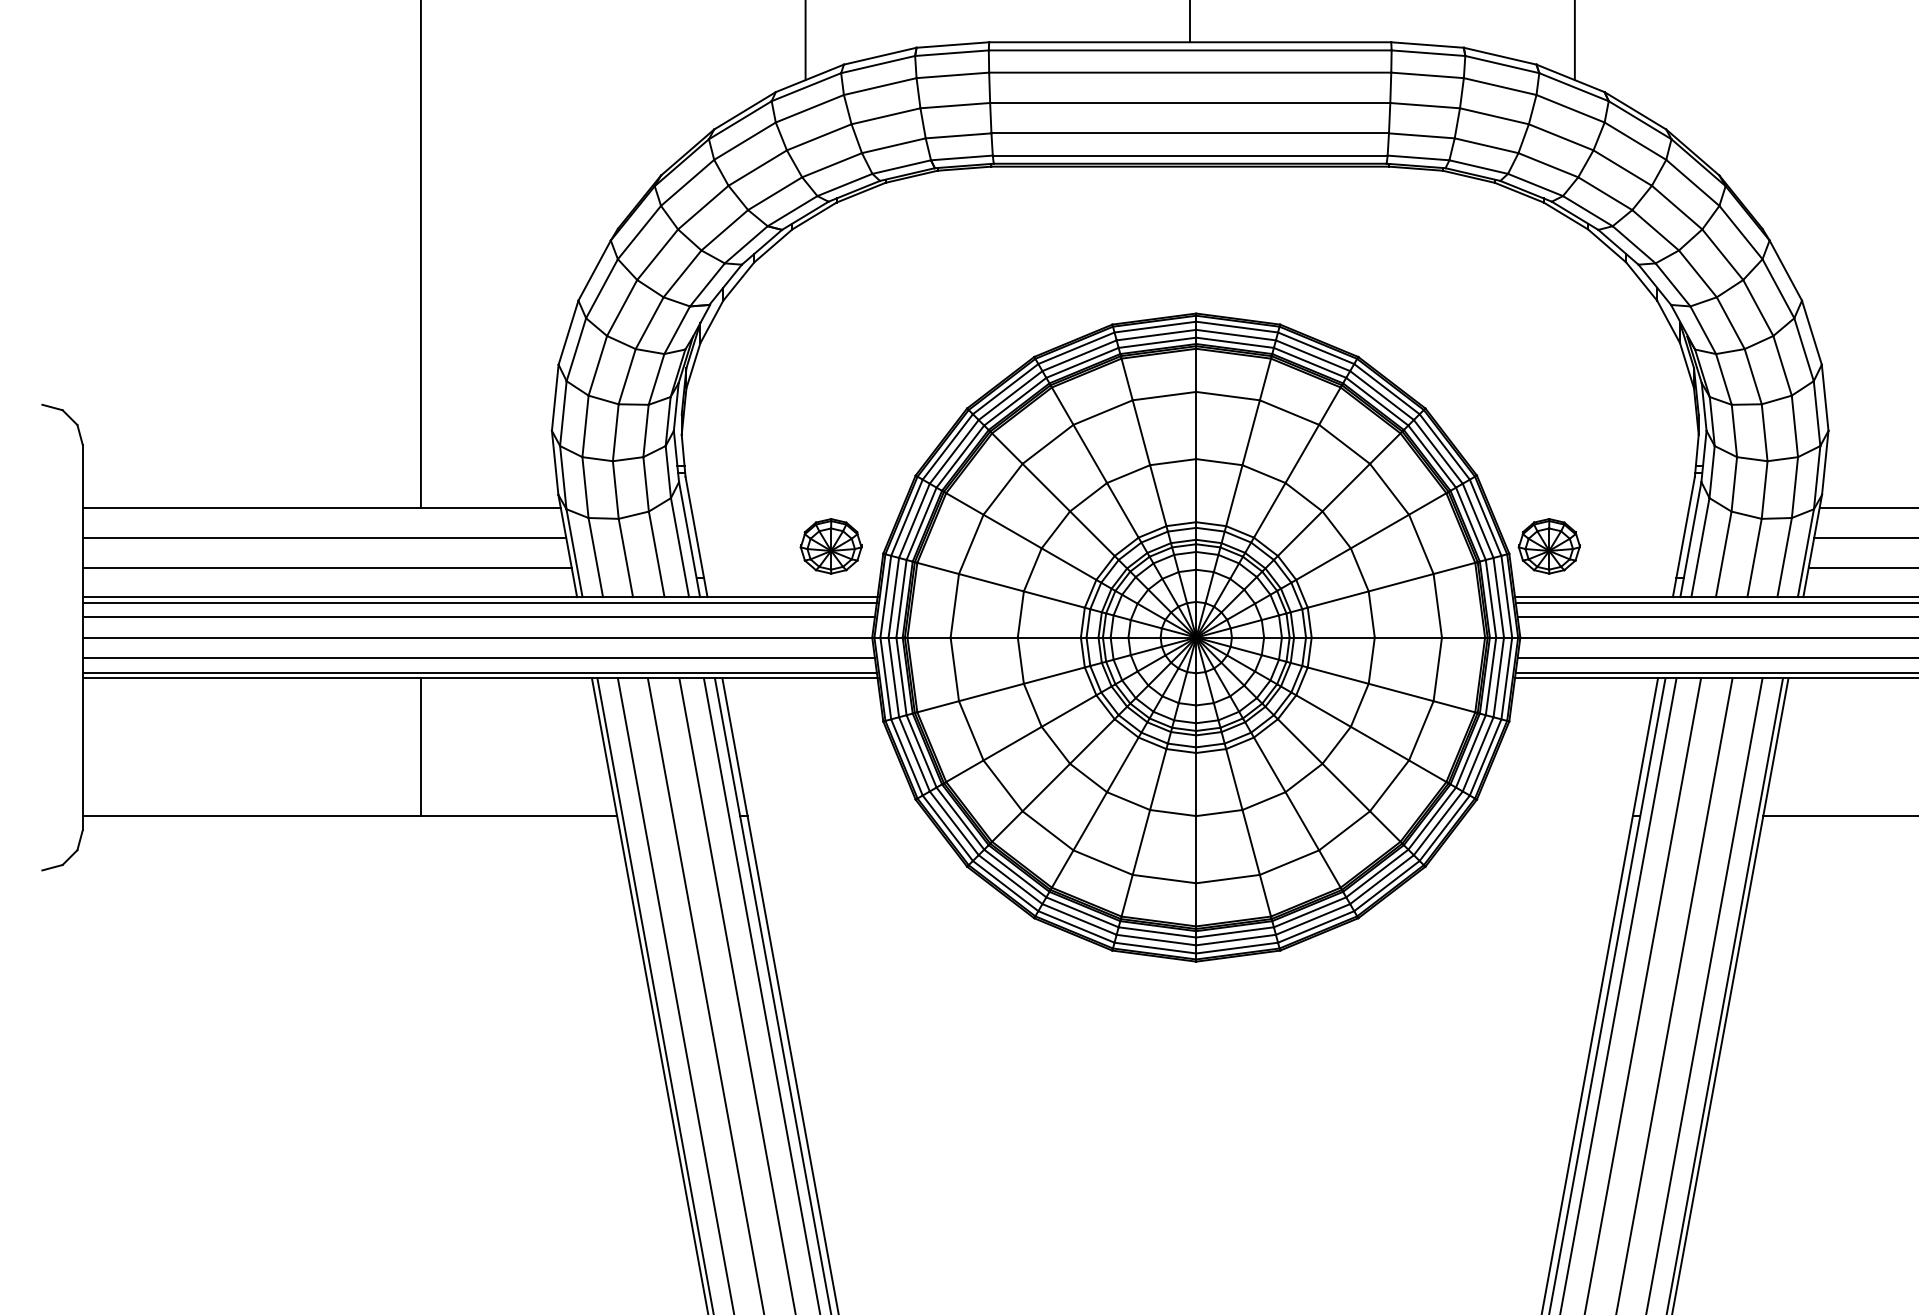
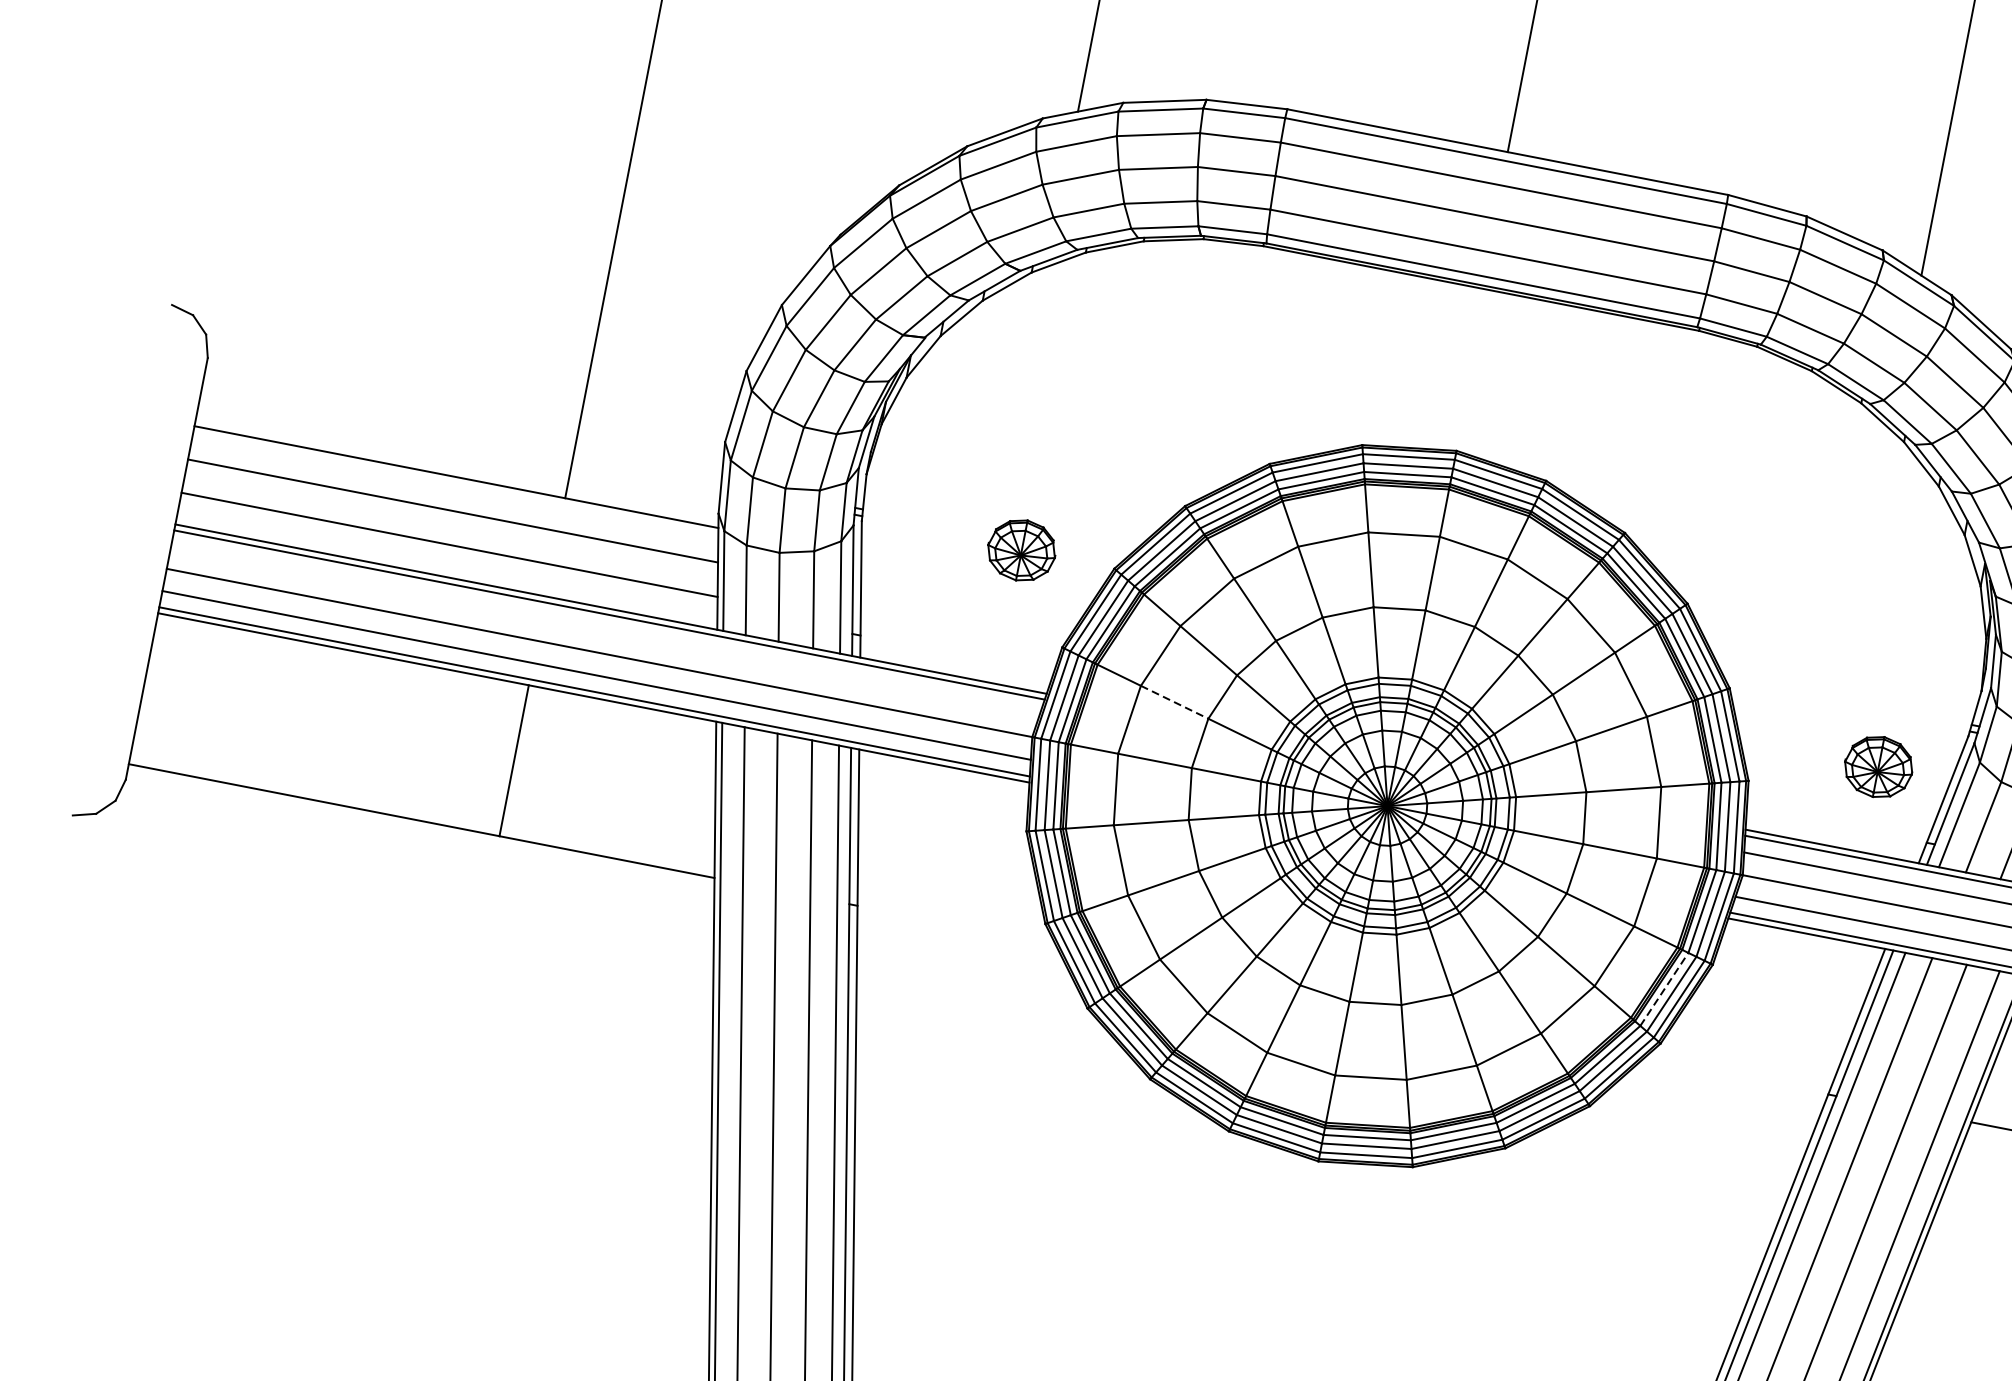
part: (830, 546) -> (1021, 550), moved
part: (1548, 546) -> (1877, 767), moved
line: (991, 582) -> (1174, 702), solid -> dashed
line: (478, 617) -> (604, 631), removed
line: (1471, 750) -> (1665, 988), solid -> dashed

